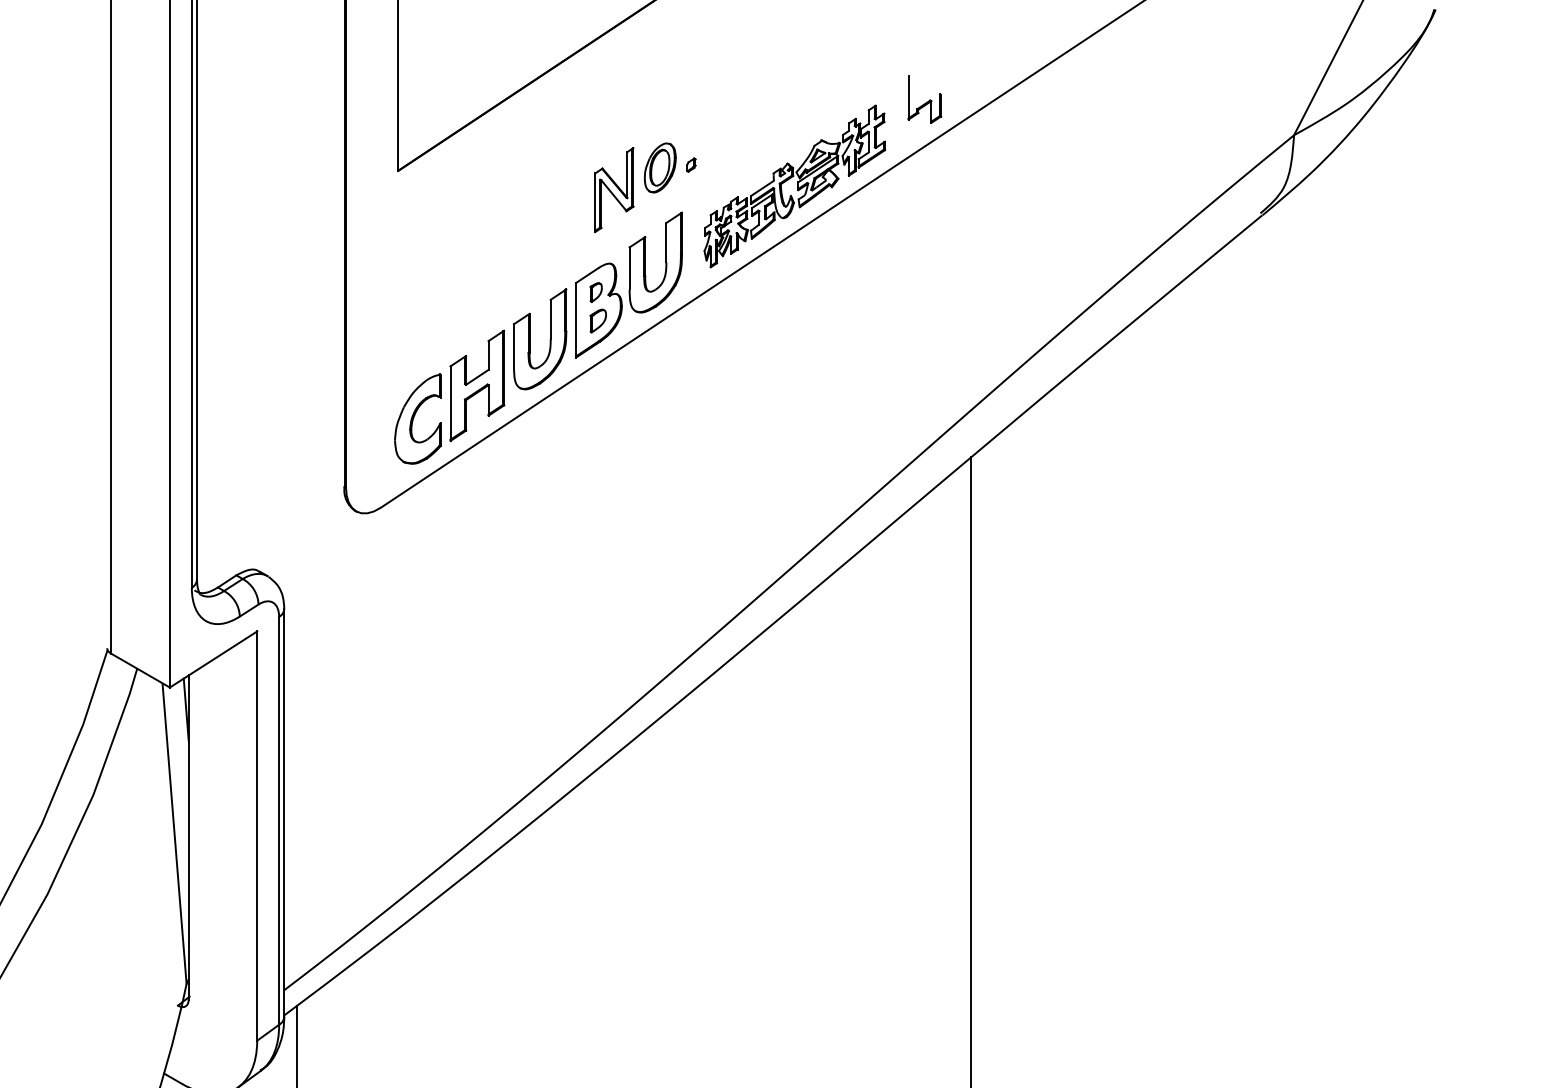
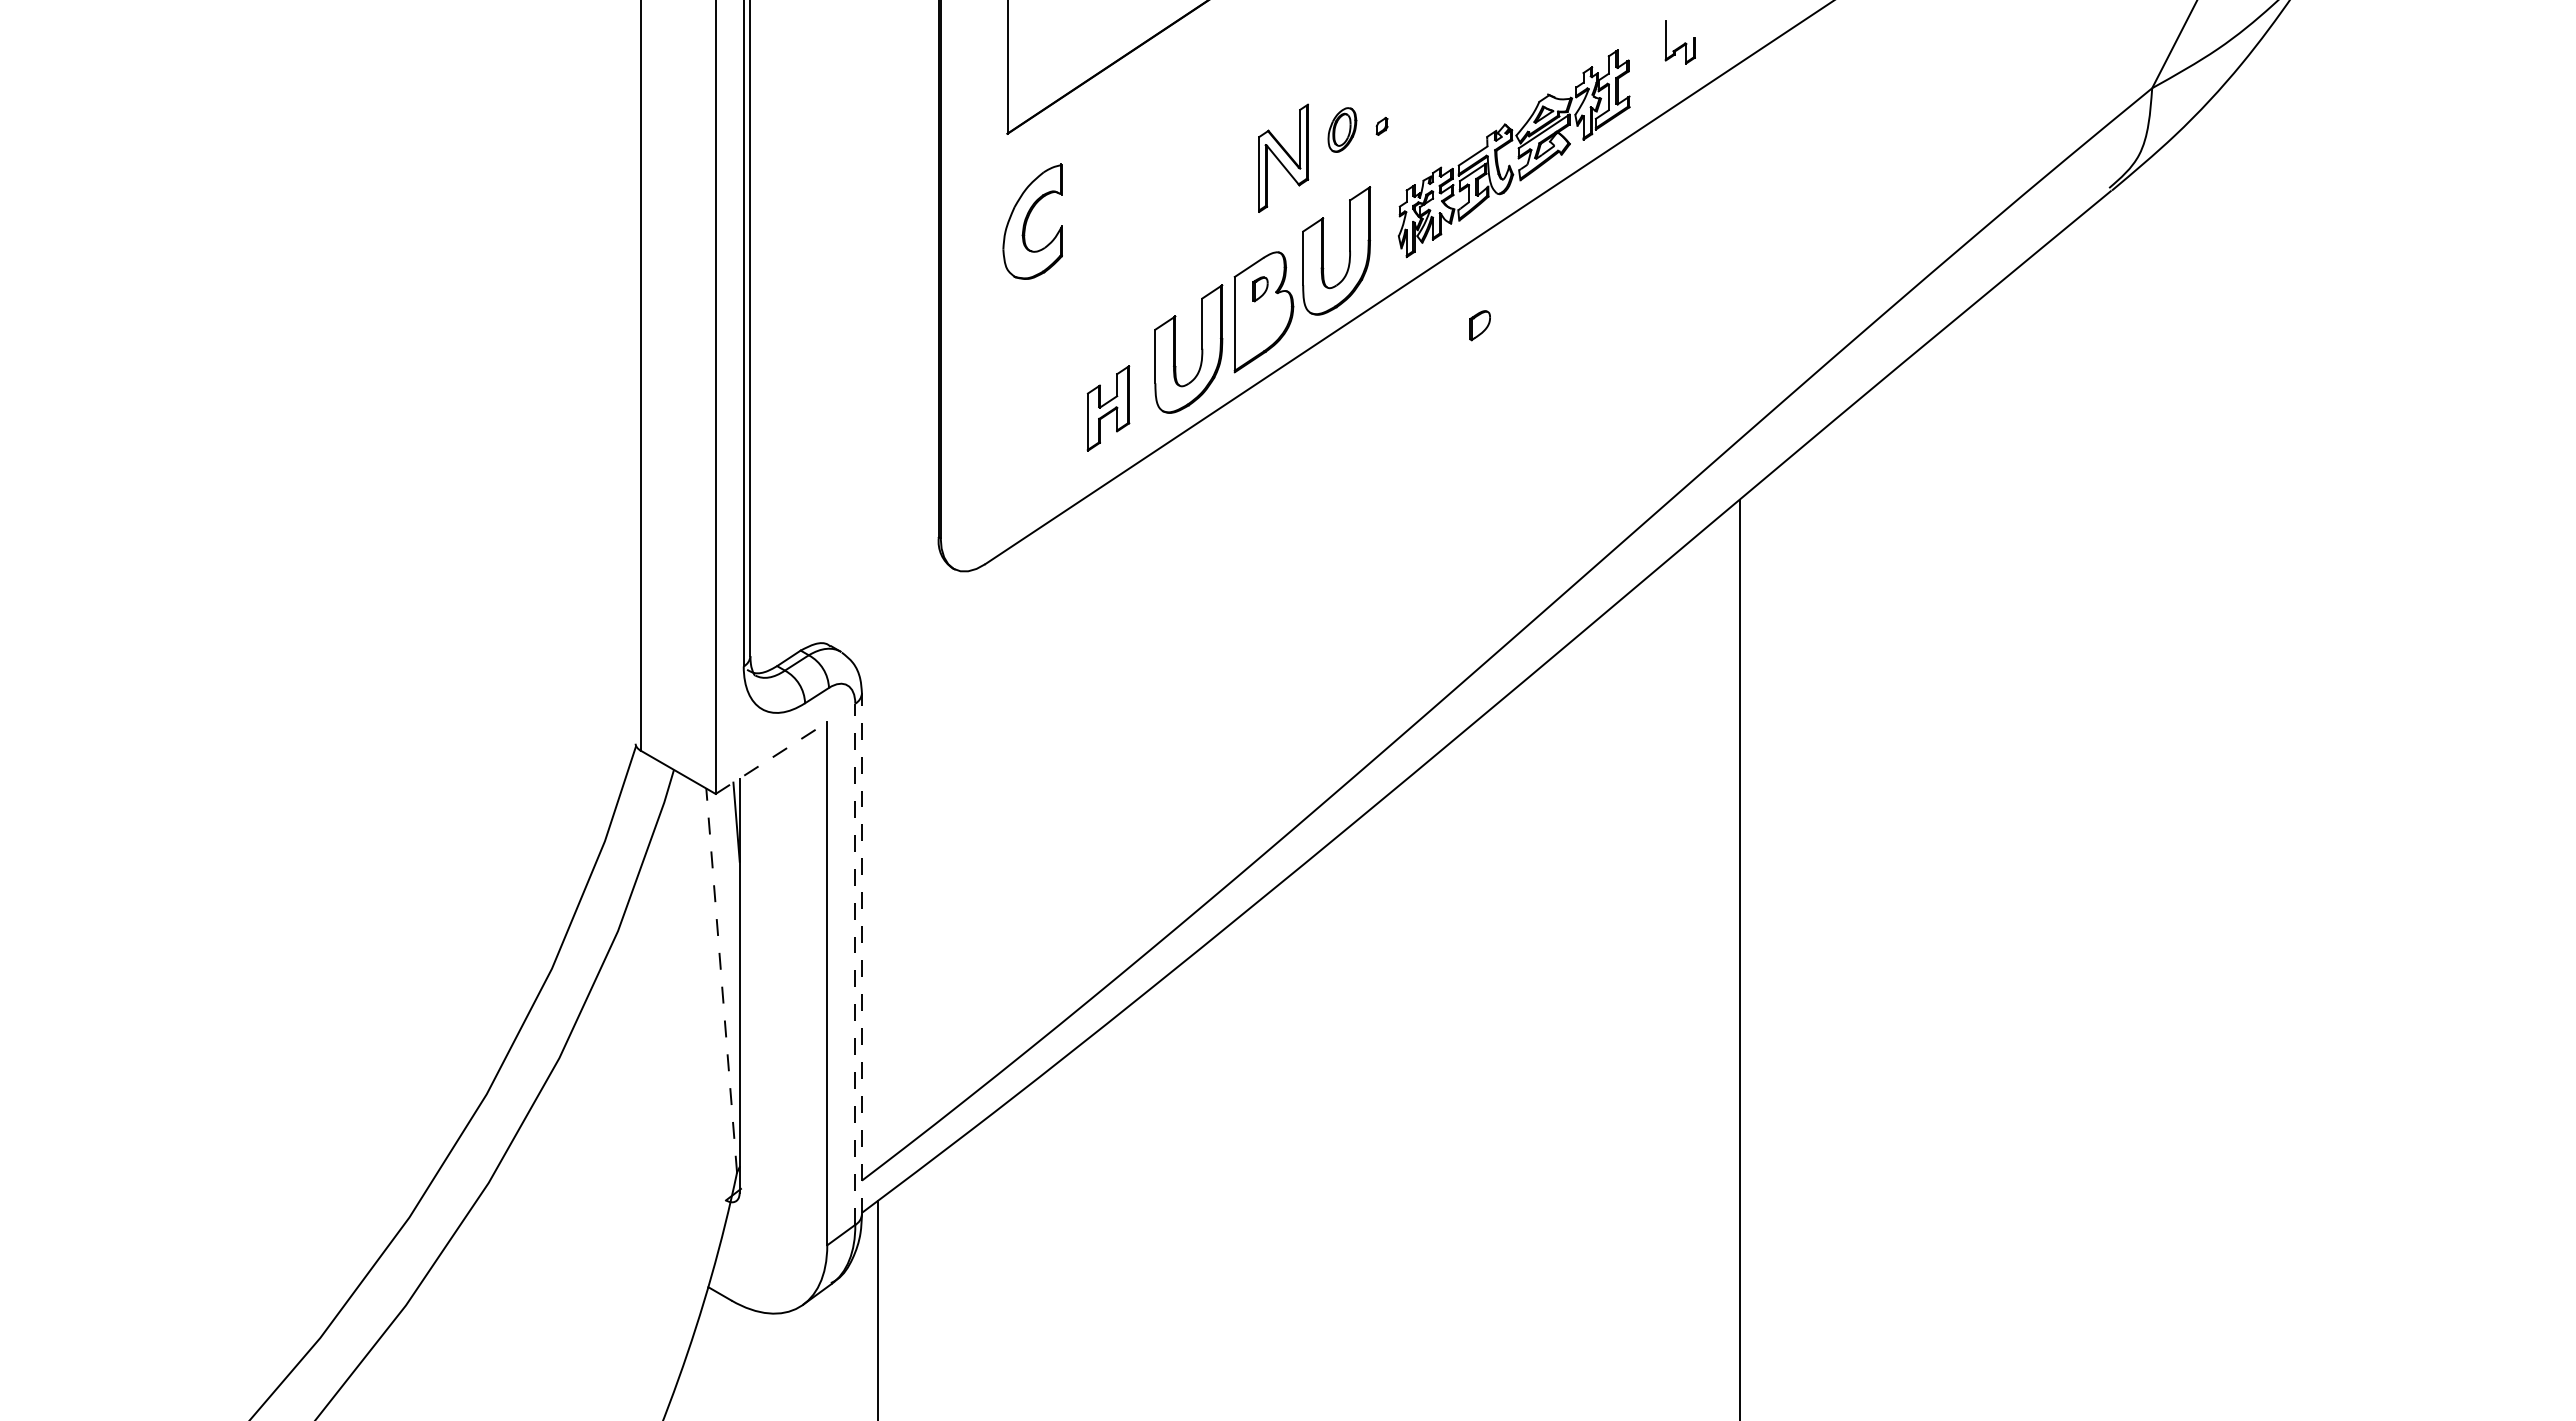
part: (924, 99) -> (1680, 42), size x0.7
part: (660, 167) -> (1342, 129), size x0.7
part: (597, 320) -> (1479, 325), moved
part: (477, 385) -> (1108, 408), size x0.6
part: (417, 418) -> (1032, 221), moved
line: (213, 659) -> (771, 757), solid -> dashed
line: (283, 813) -> (861, 954), solid -> dashed
line: (279, 821) -> (855, 964), solid -> dashed
line: (174, 833) -> (721, 980), solid -> dashed

